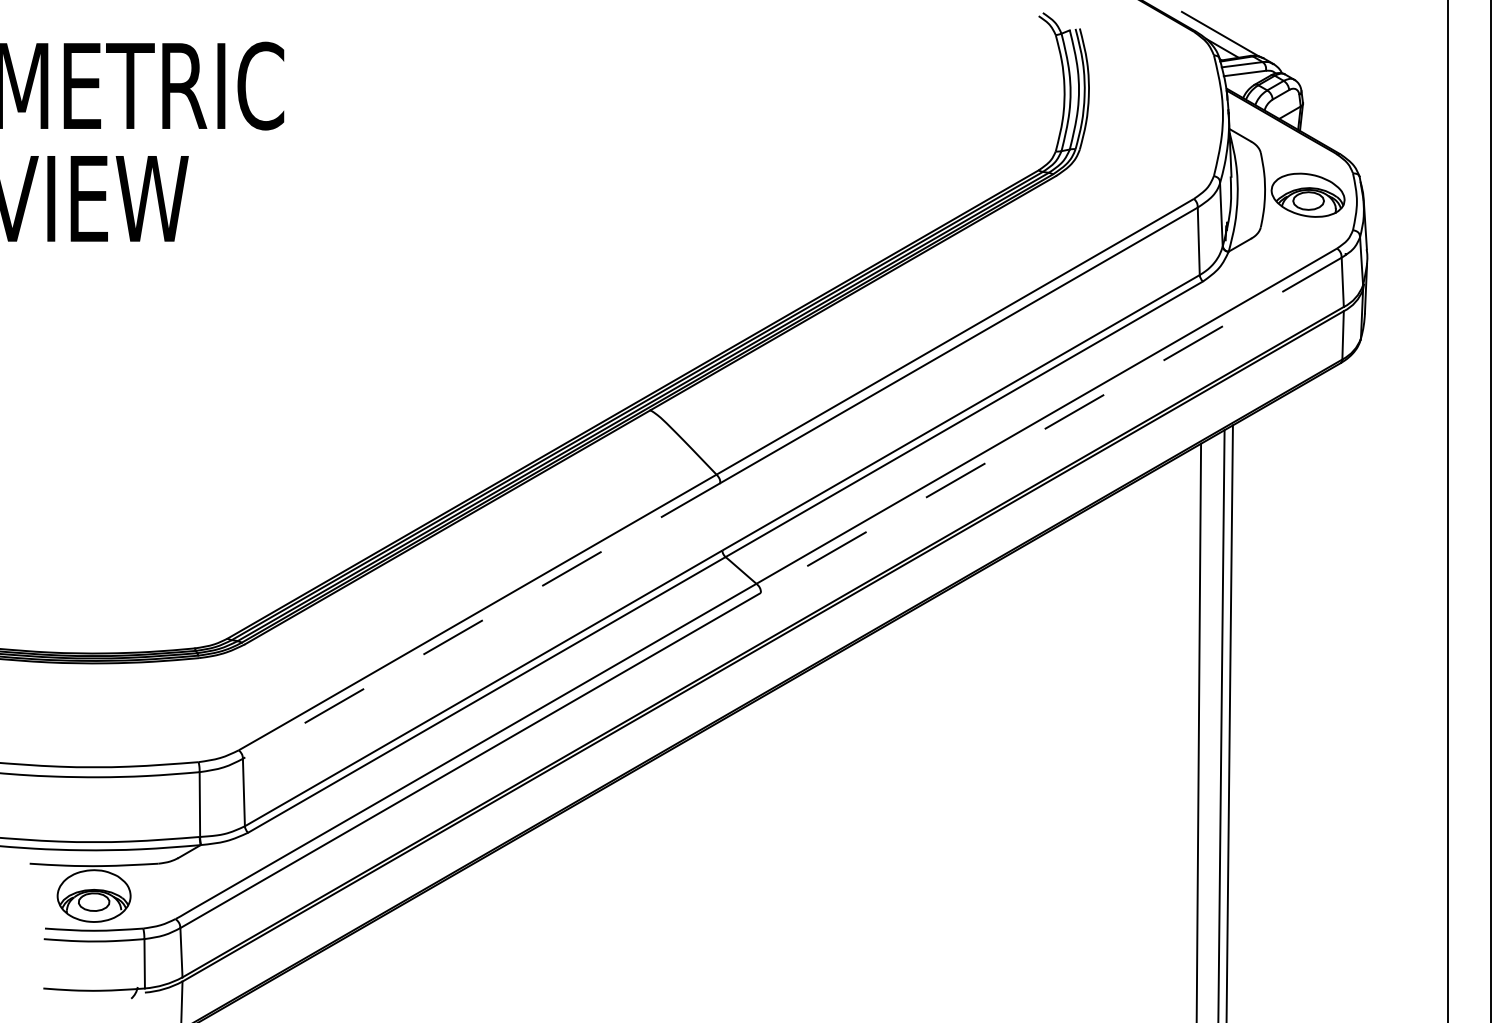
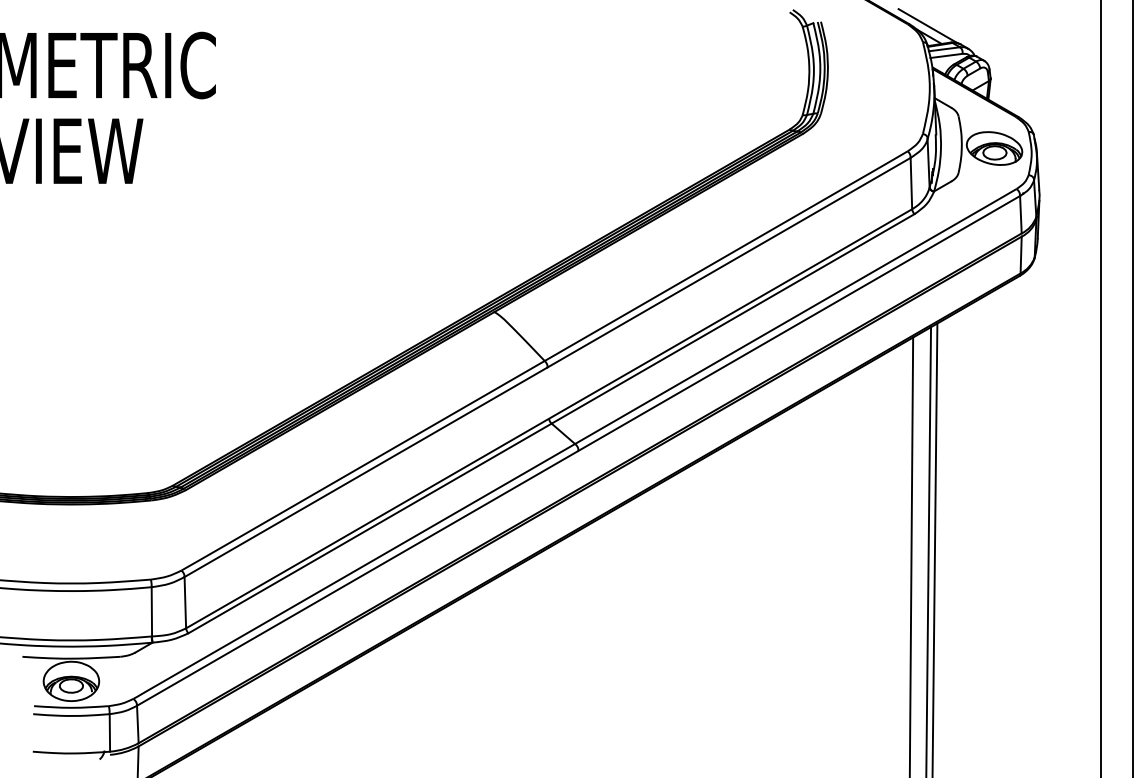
line: (1051, 425) -> (799, 323), dashed -> solid
line: (482, 621) -> (366, 472), dashed -> solid

